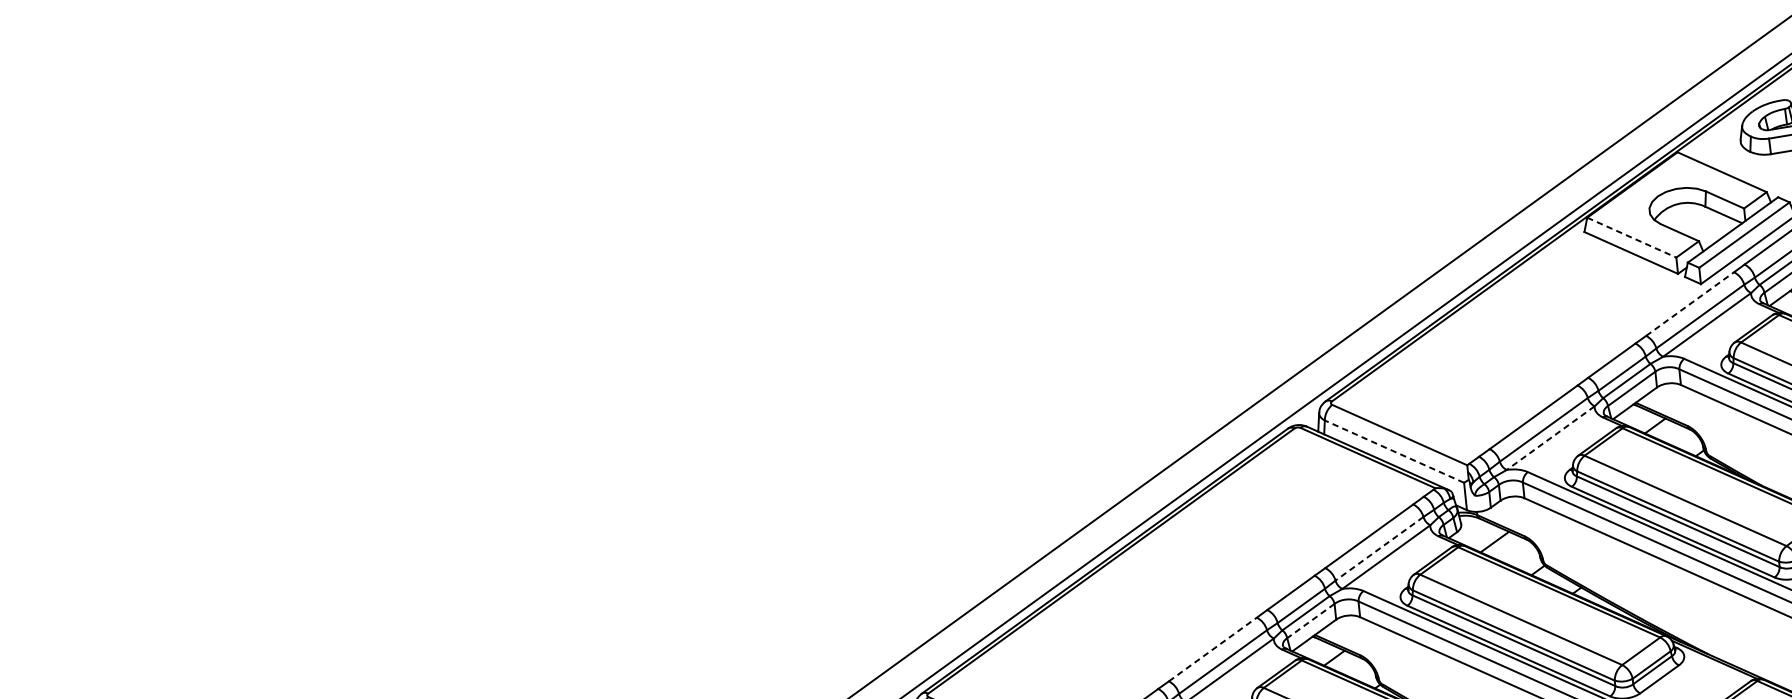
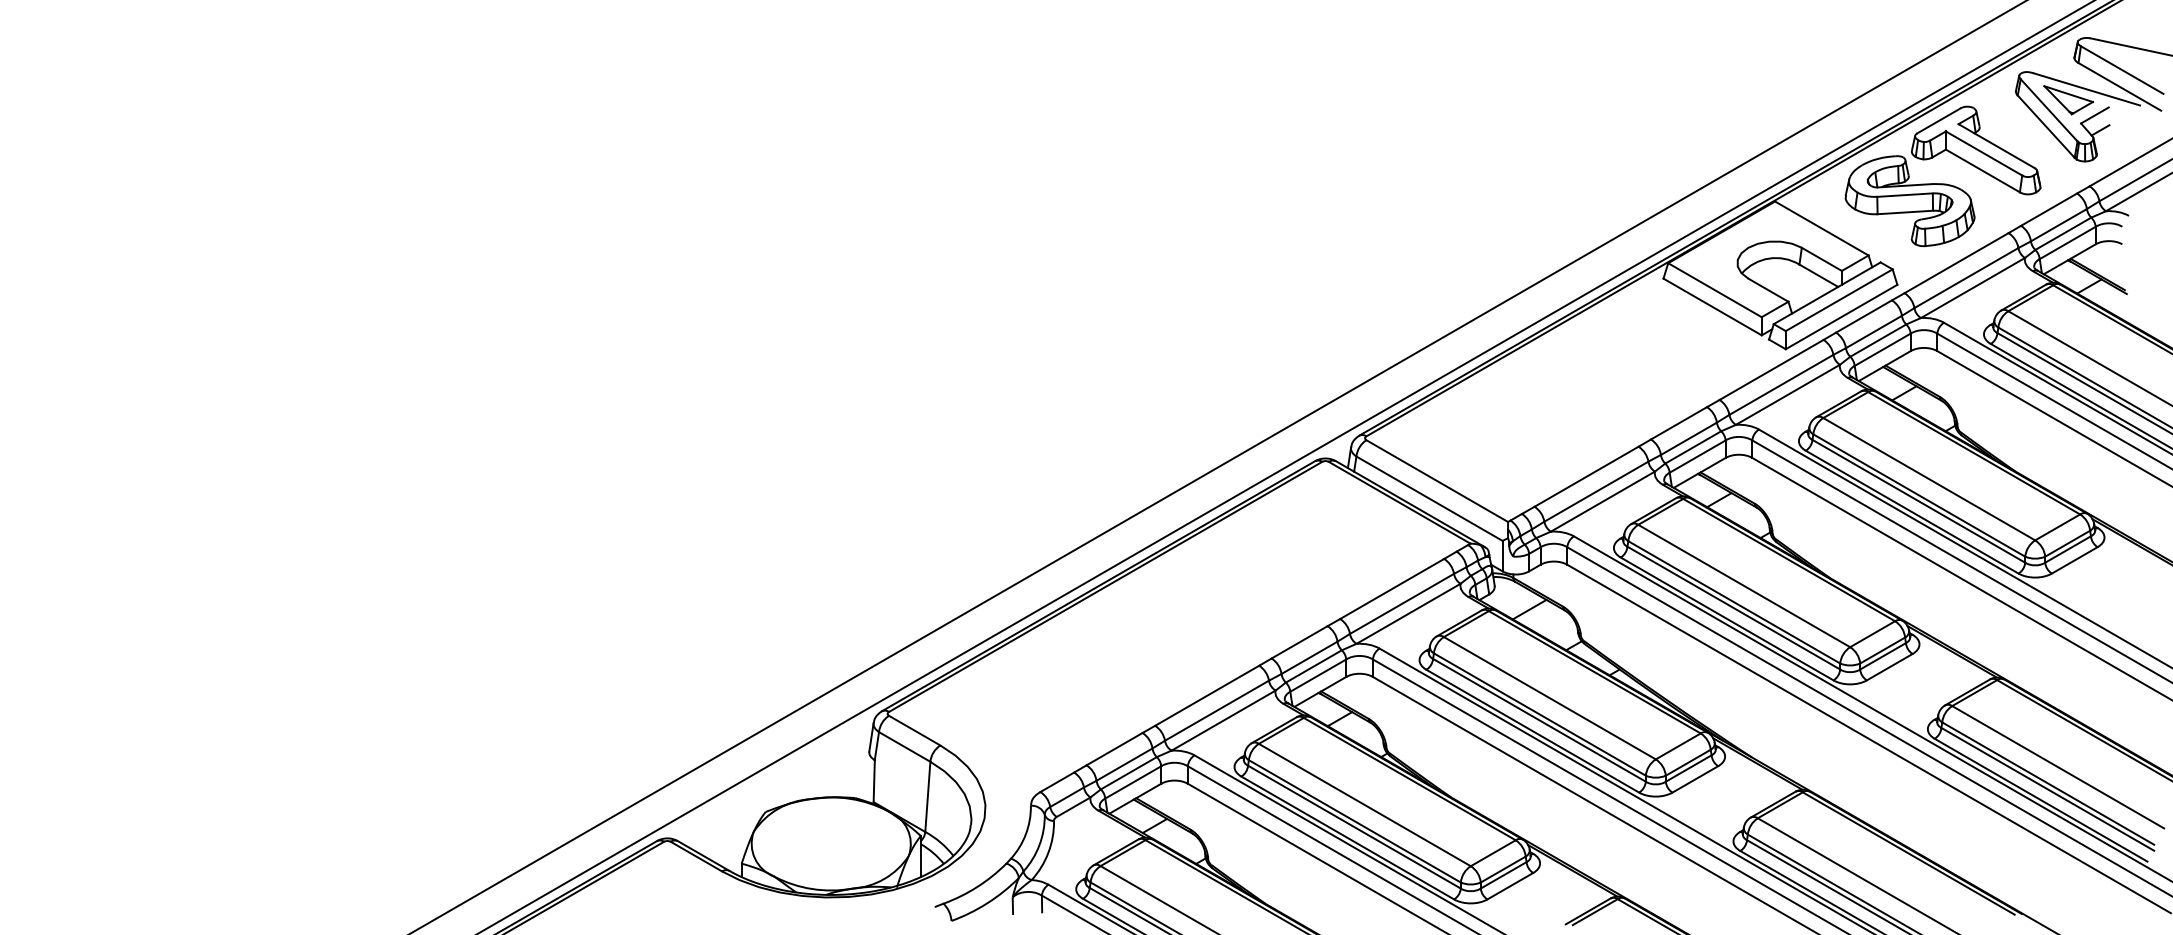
line: (1631, 237) -> (1714, 290), dashed -> solid
line: (1690, 303) -> (1772, 369), dashed -> solid
line: (1550, 438) -> (1602, 501), dashed -> solid
line: (1394, 451) -> (1429, 498), dashed -> solid
line: (1379, 549) -> (1401, 604), dashed -> solid
line: (1310, 621) -> (1317, 675), dashed -> solid
line: (1213, 649) -> (1207, 695), dashed -> solid

